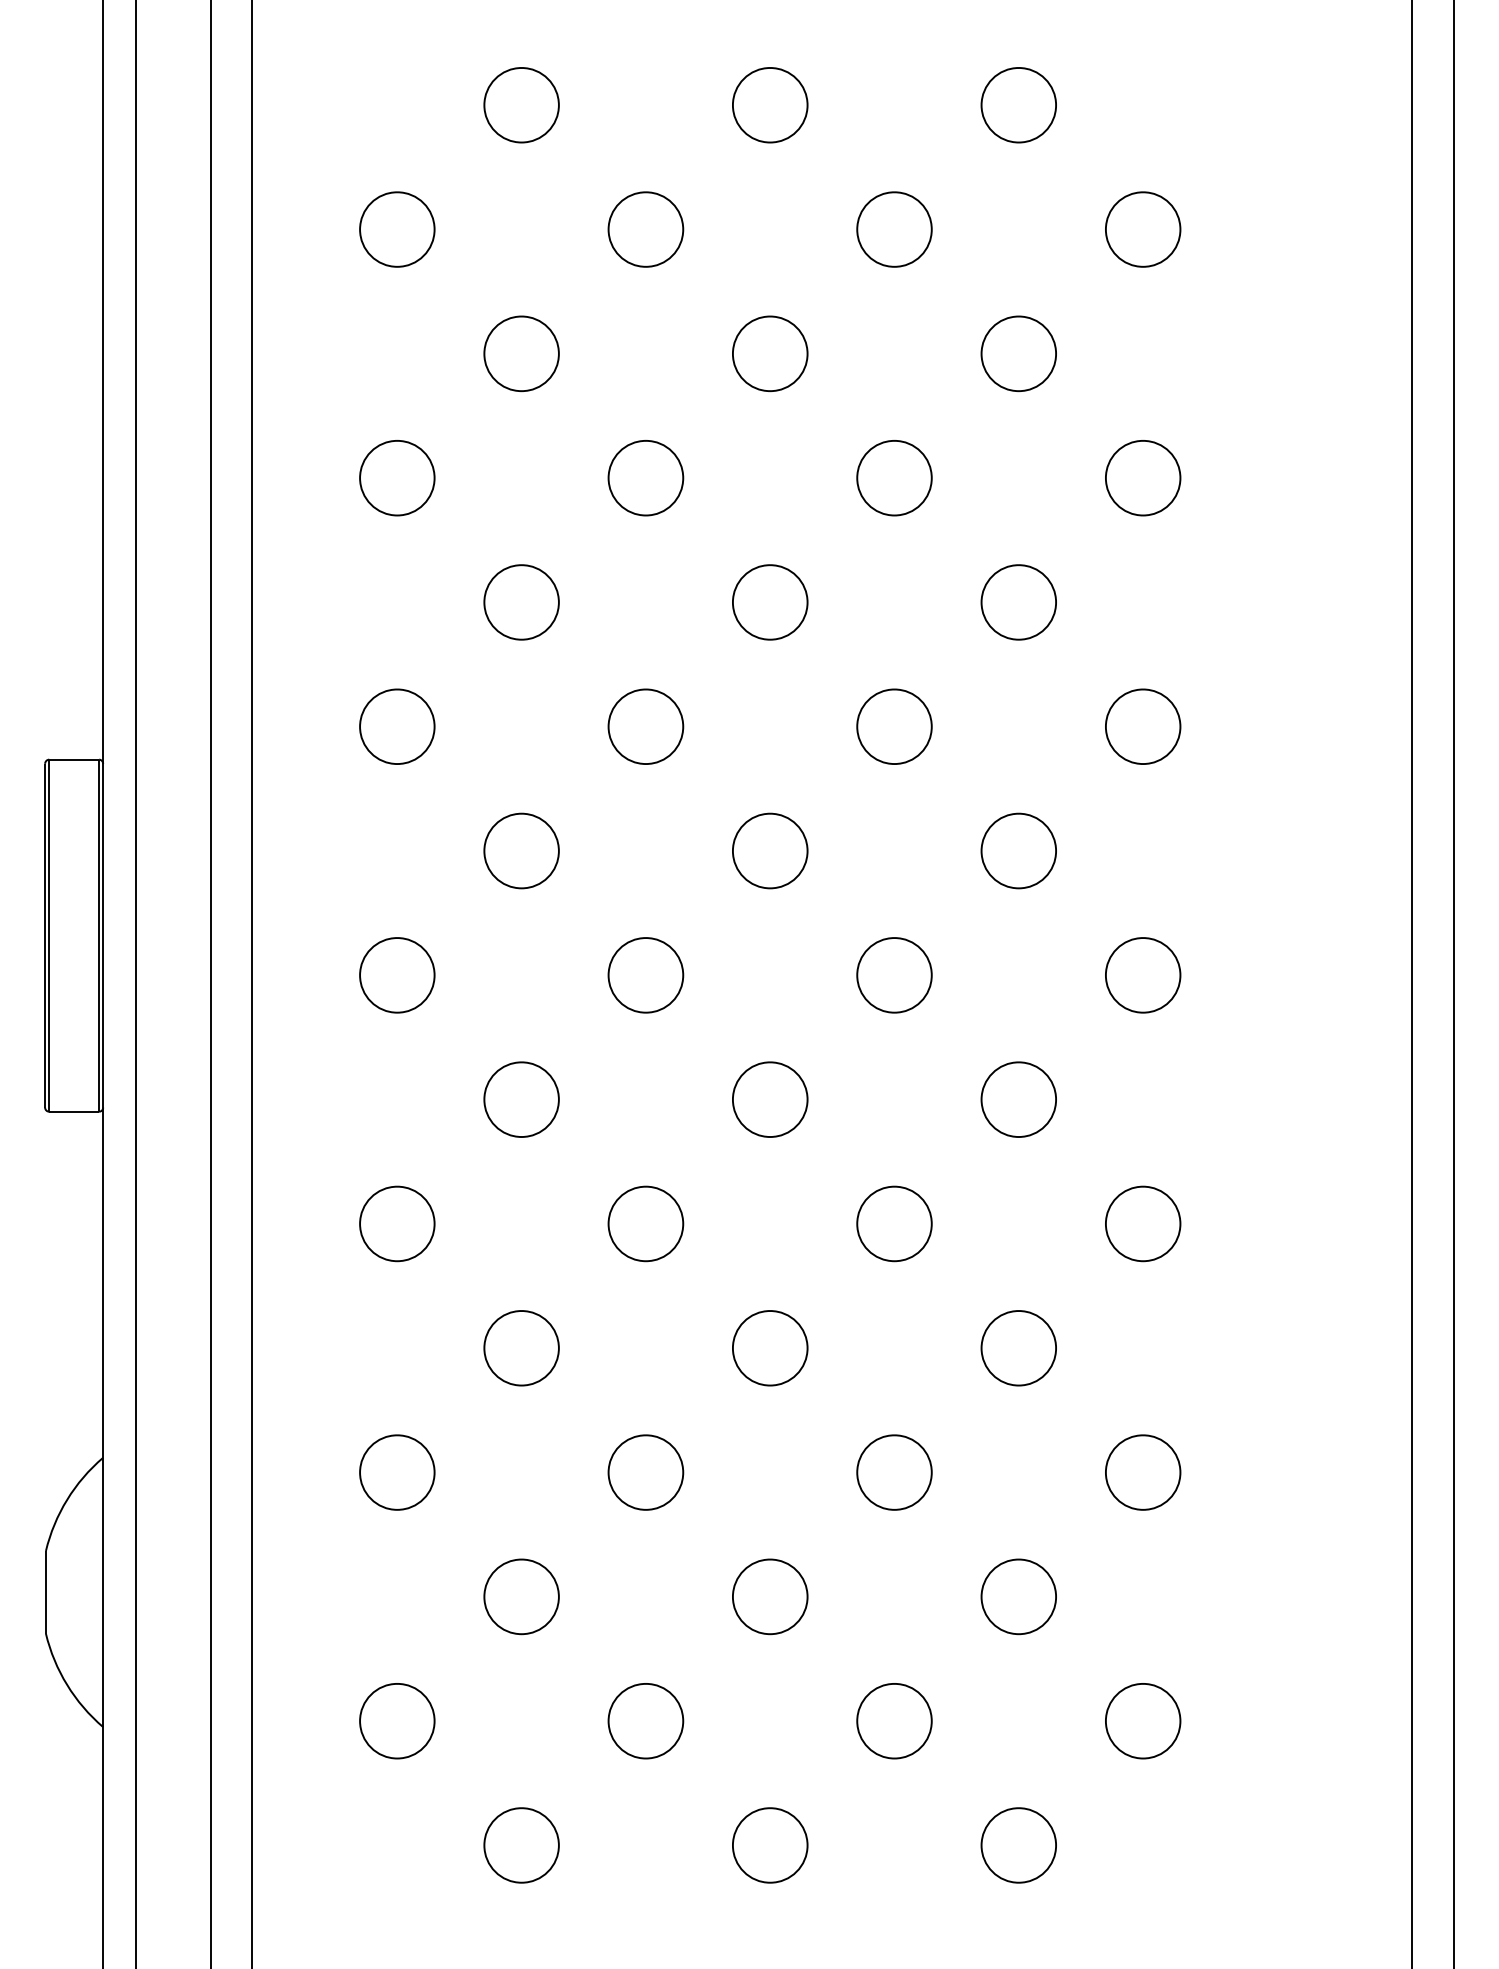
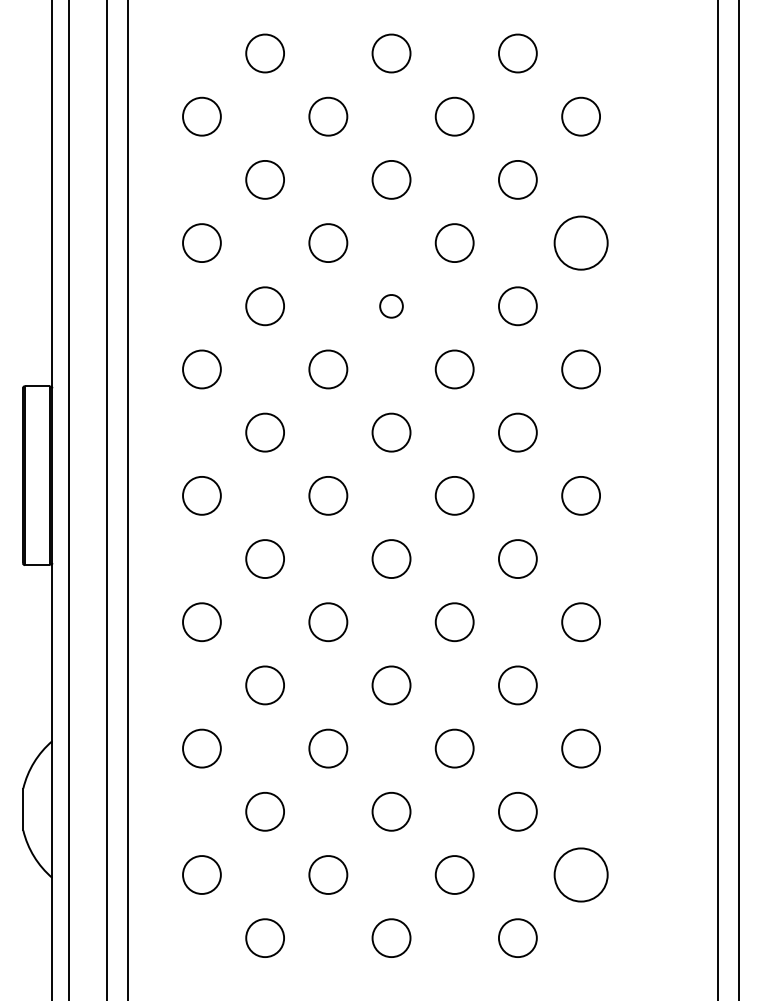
part: (1141, 476) -> (580, 242), size x1.4
part: (770, 602) -> (391, 306), size x0.6
part: (1141, 1720) -> (580, 874), size x1.4

